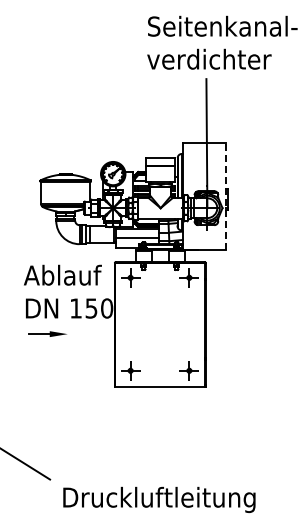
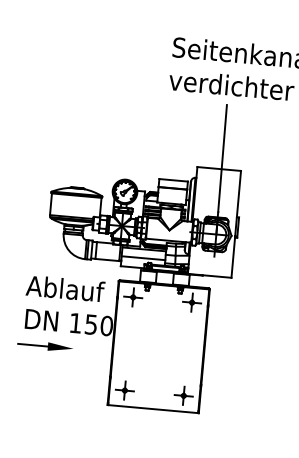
line: (226, 195) -> (236, 223), dashed -> solid
part: (47, 334) -> (44, 346), size x1.43

